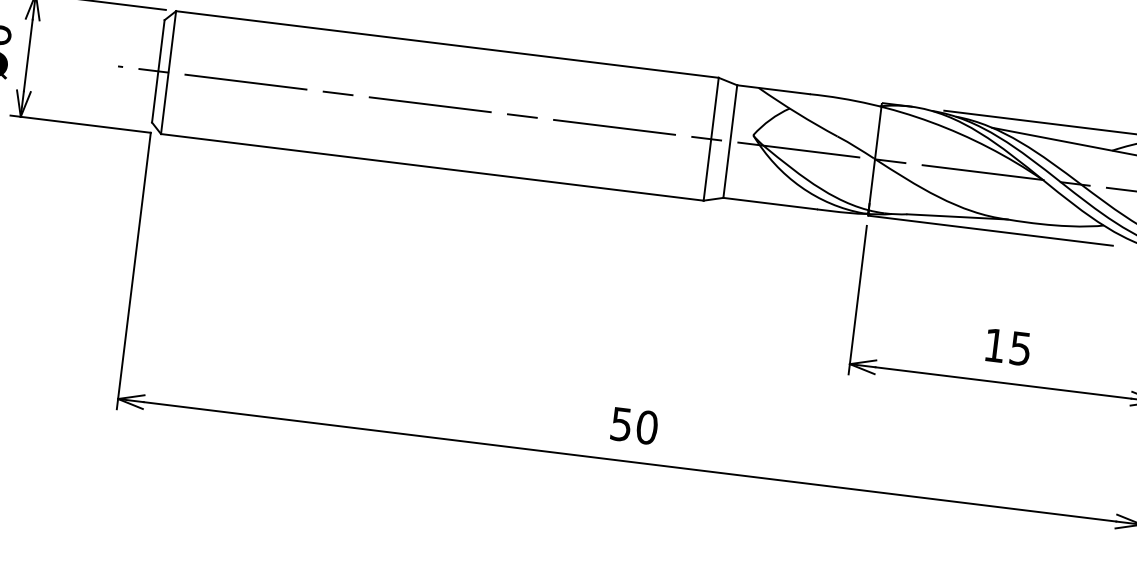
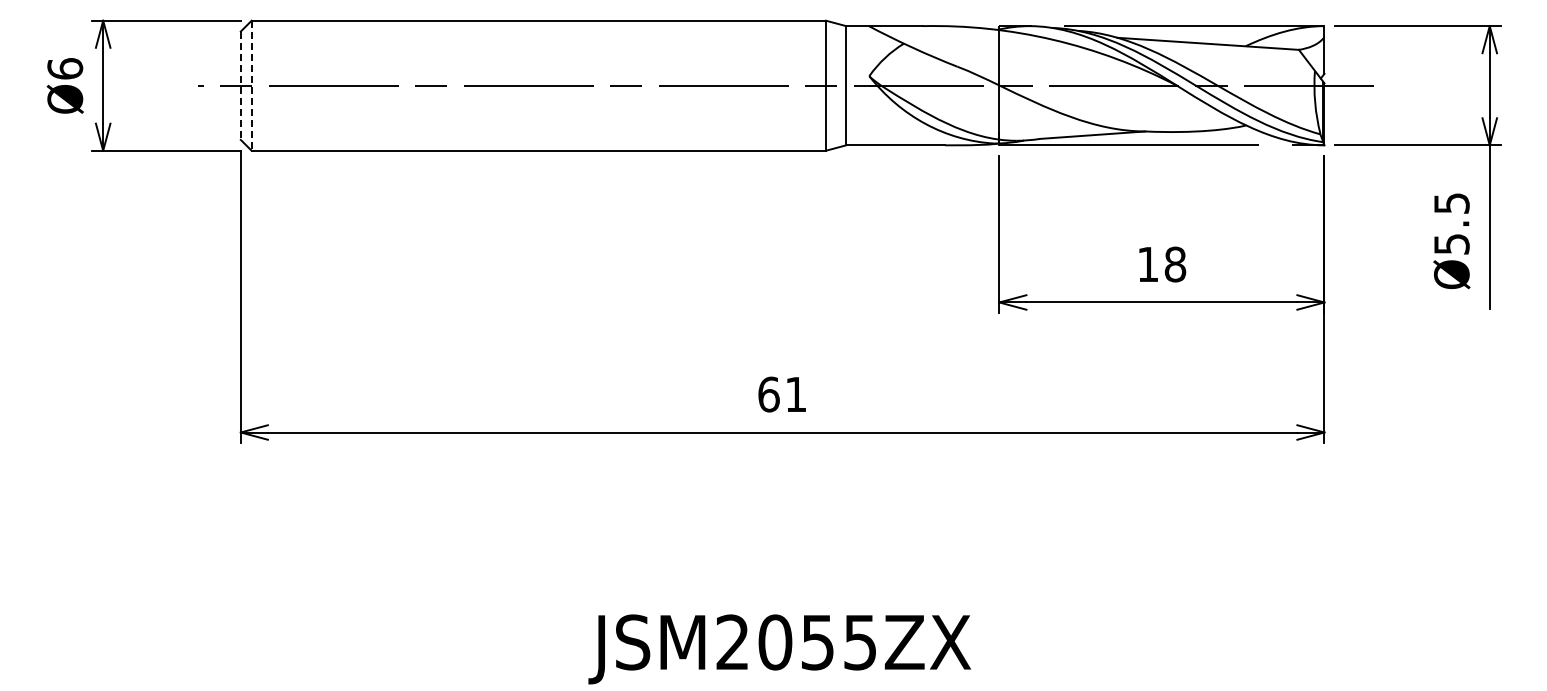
line: (157, 72) -> (240, 86), solid -> dashed
line: (168, 73) -> (251, 86), solid -> dashed
text: (1020, 348) -> (1175, 264), 15 -> 18
text: (634, 425) -> (782, 394), 50 -> 61

